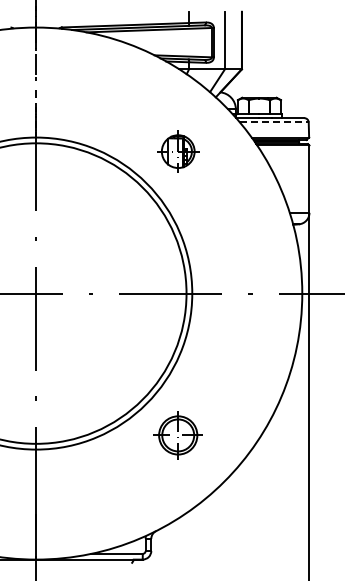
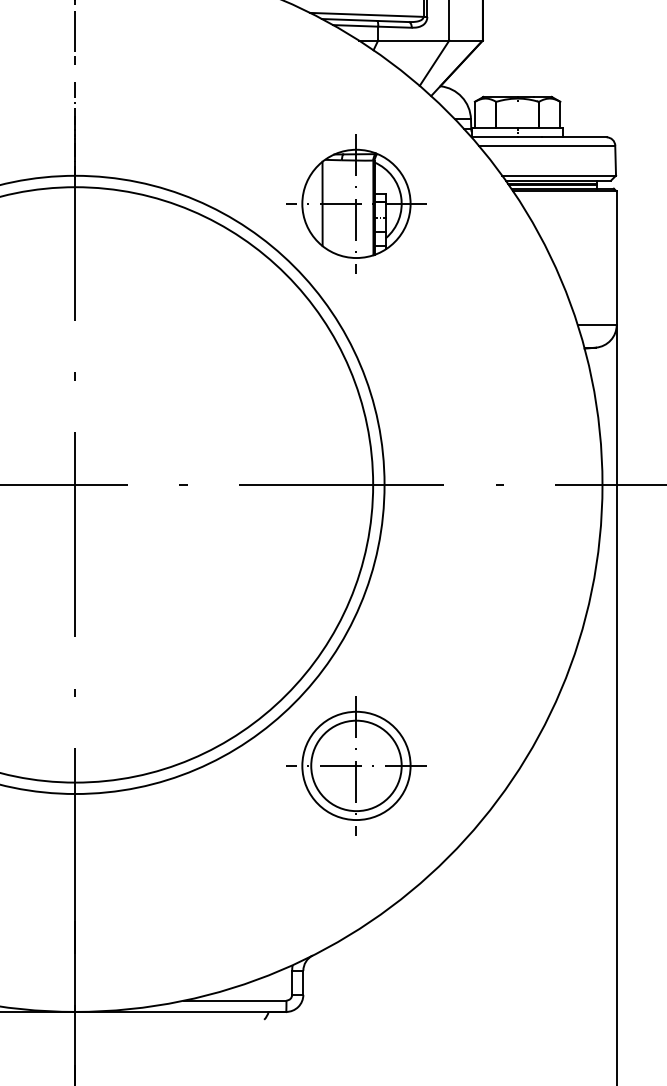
line: (274, 122) -> (547, 145), dashed -> solid
part: (178, 151) -> (357, 203), size x1.67
part: (178, 435) -> (357, 766), size x1.43

